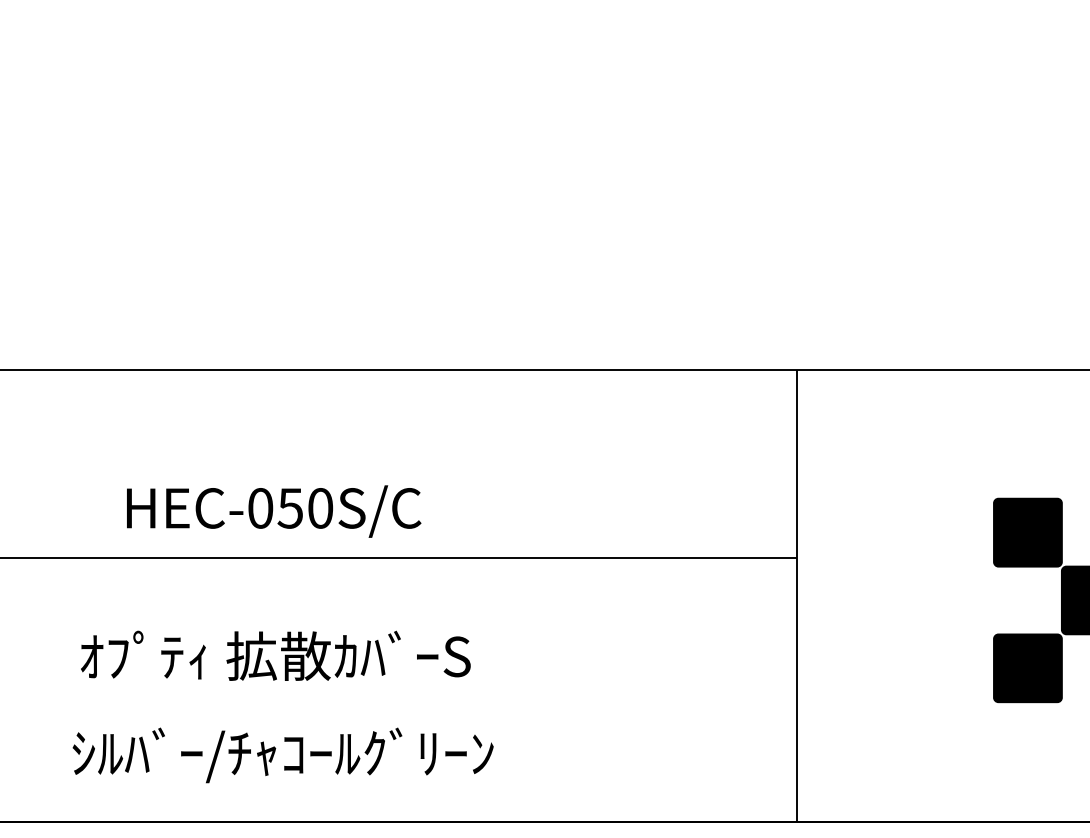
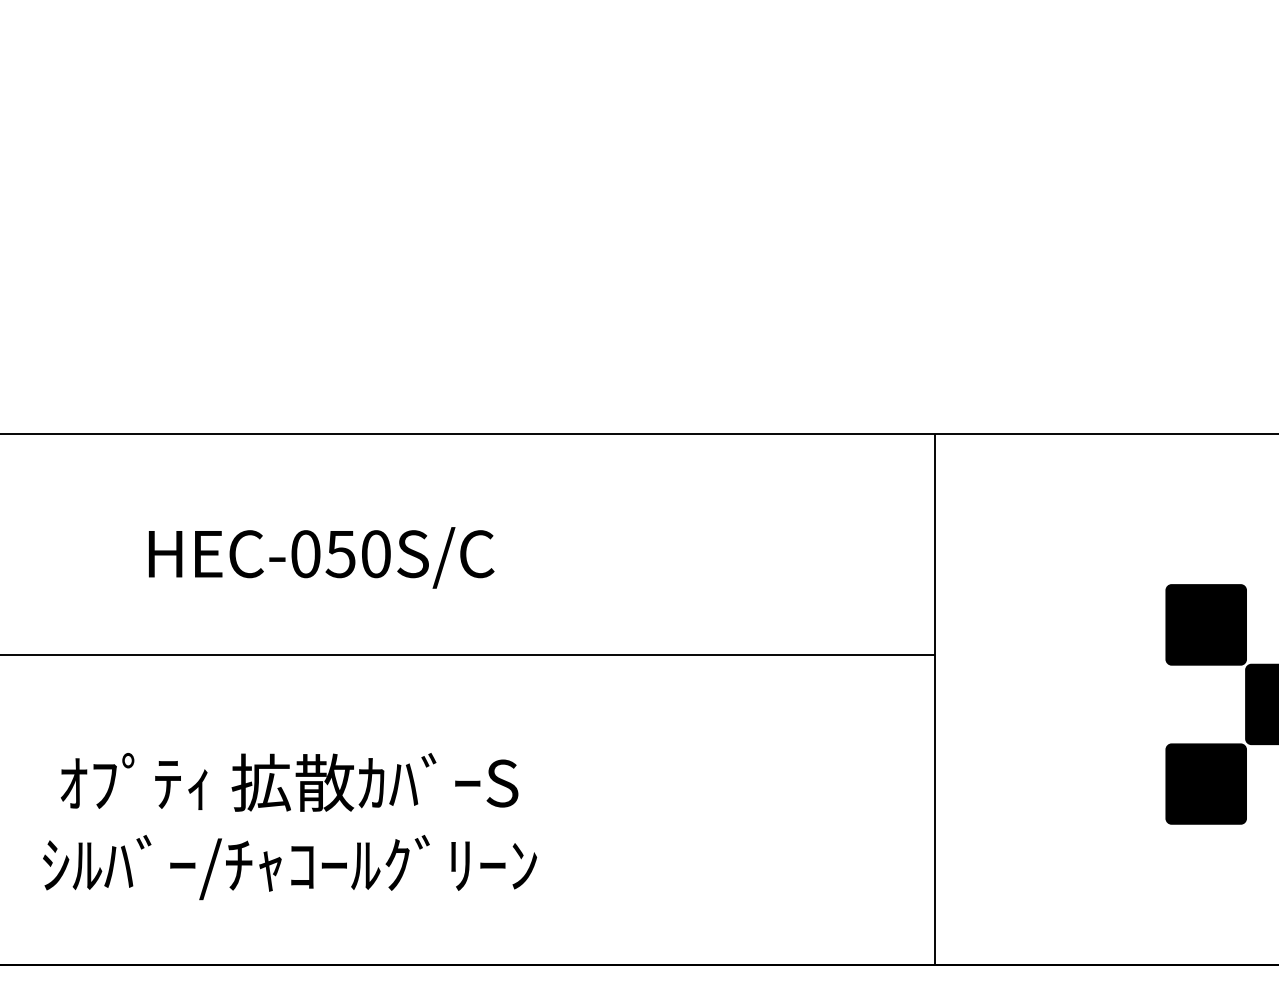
text: (274, 511) -> (322, 557), moved
text: (275, 655) -> (289, 781), moved
text: (282, 755) -> (289, 867), moved

